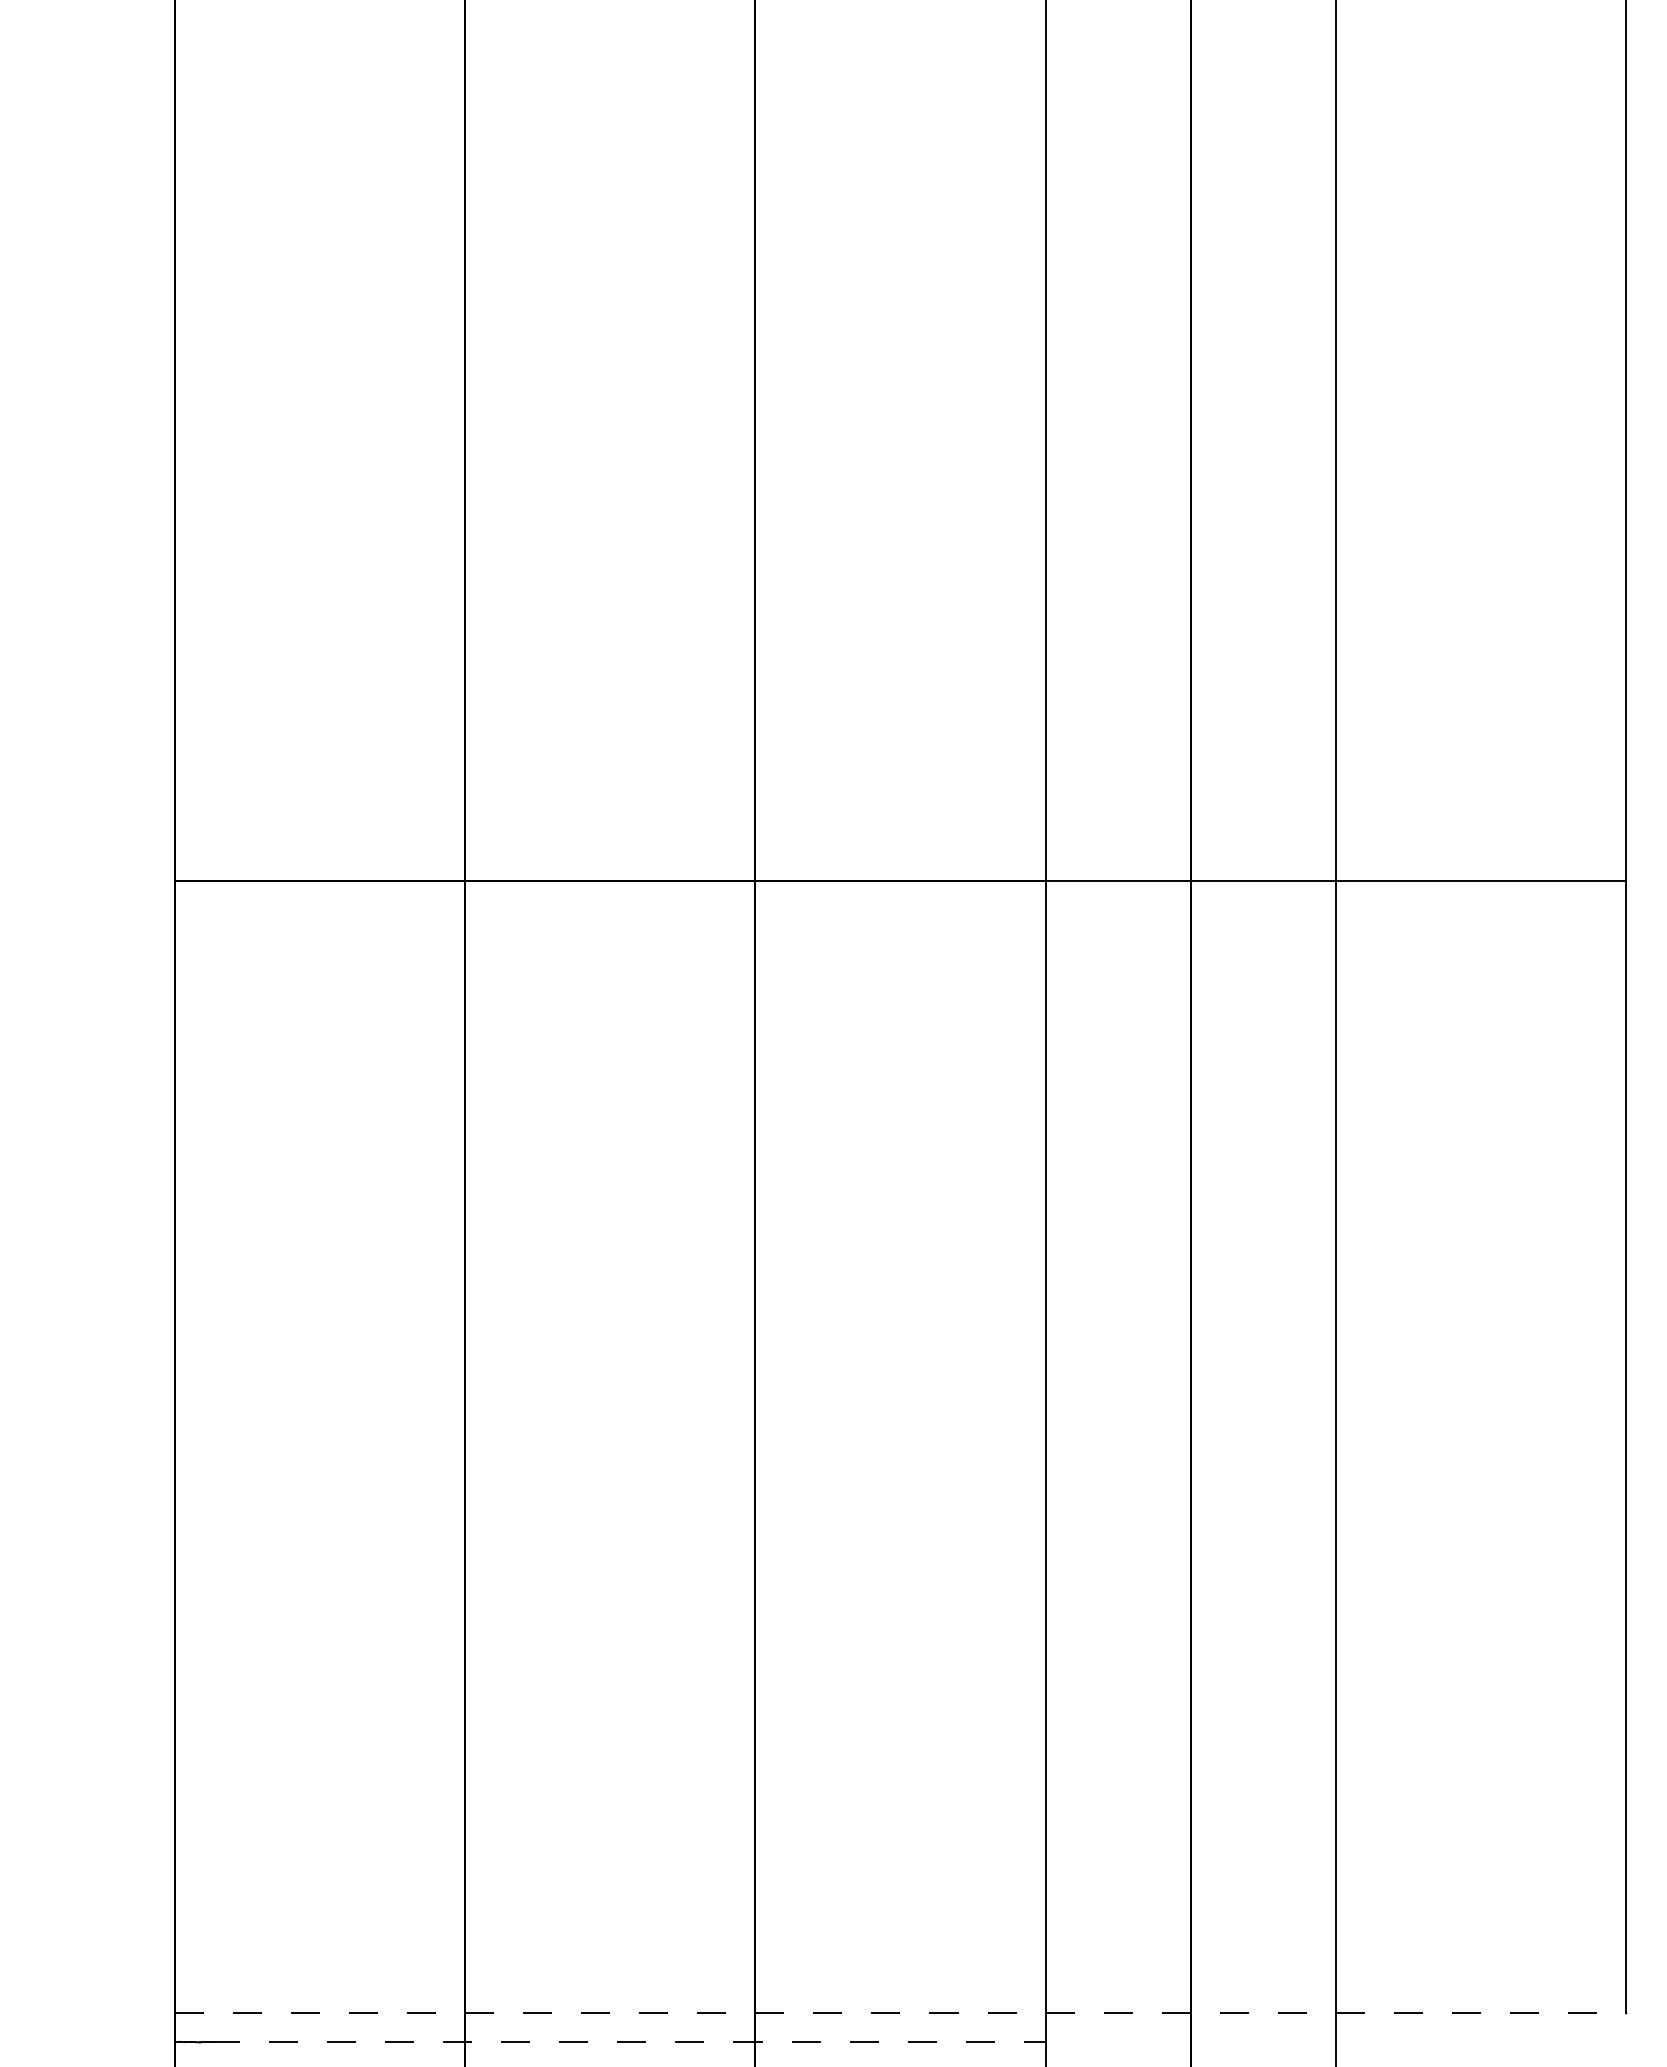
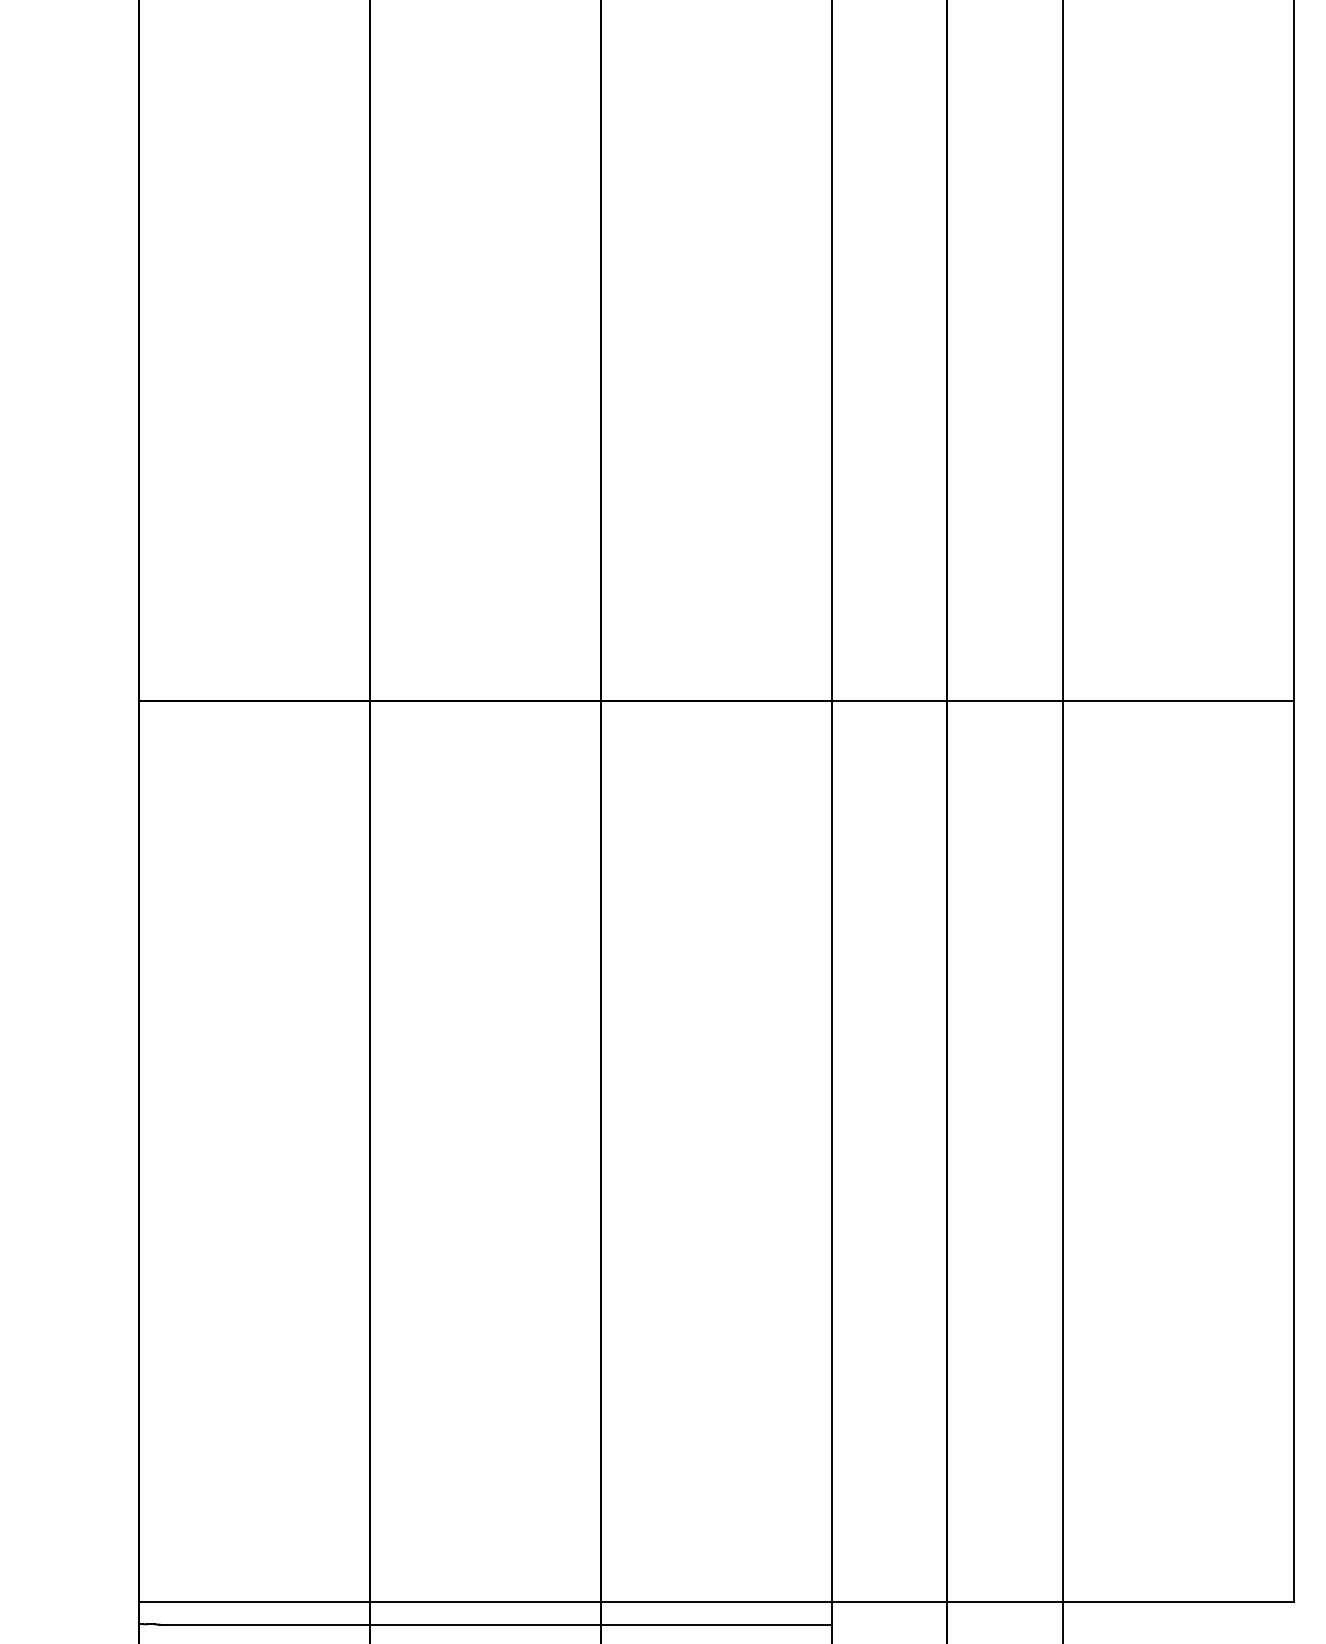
line: (900, 2013) -> (716, 1601), dashed -> solid
line: (628, 2042) -> (499, 1624), dashed -> solid

